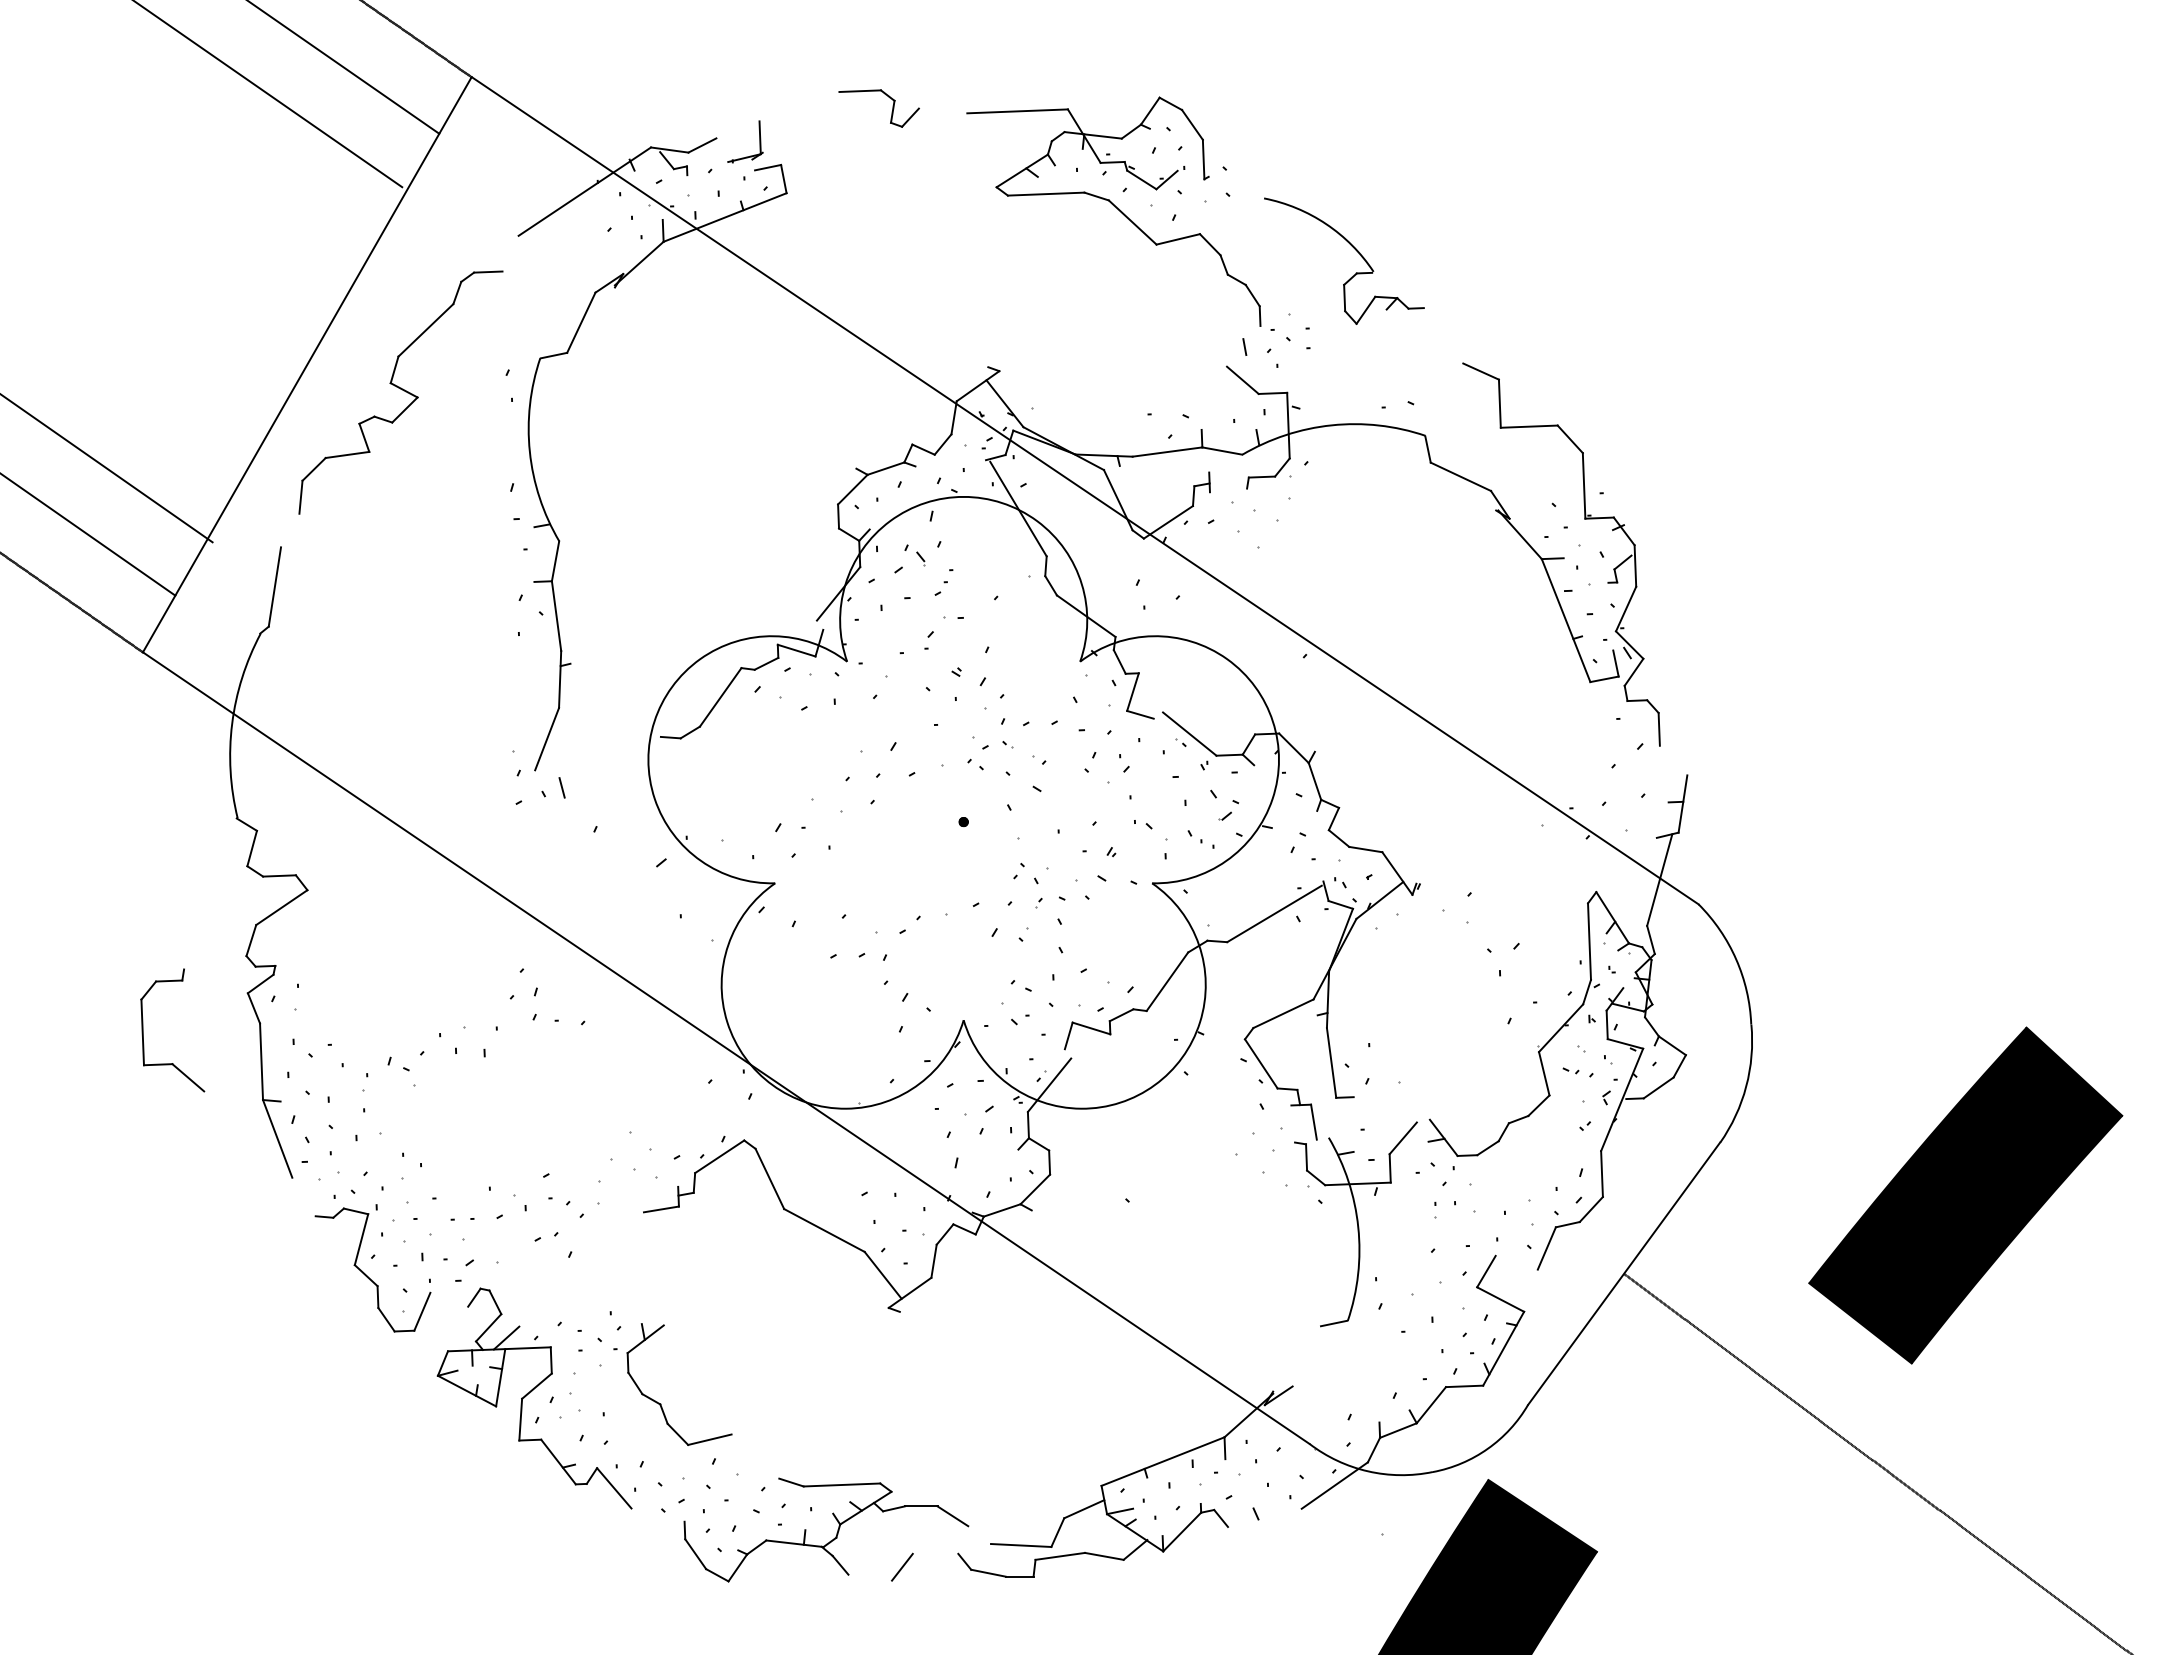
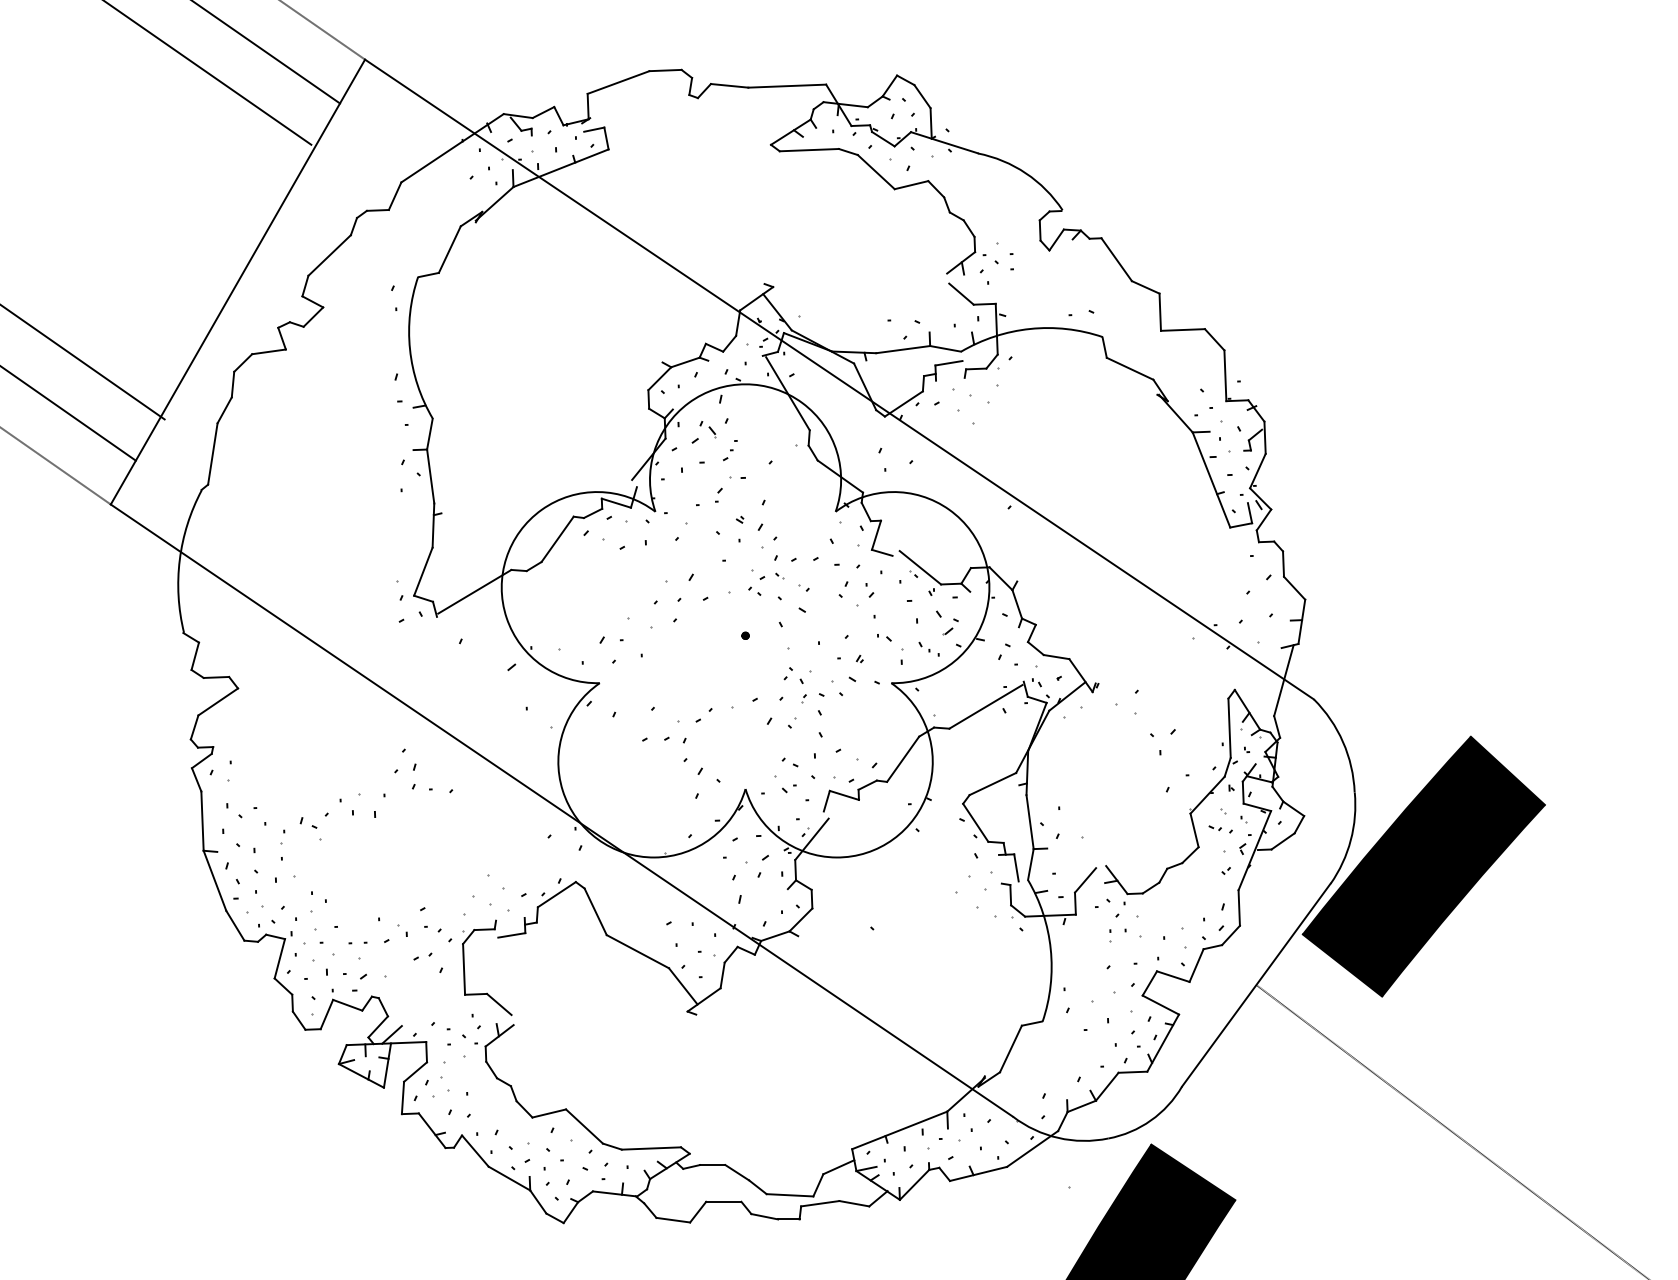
line: (799, 106) -> (618, 82), added
line: (942, 110) -> (729, 85), added
line: (722, 150) -> (559, 116), added
line: (1220, 184) -> (944, 142), added
line: (510, 253) -> (395, 196), added
line: (1443, 335) -> (1116, 259), added
line: (1242, 339) -> (961, 262), added
line: (1226, 469) -> (948, 363), added
line: (290, 530) -> (224, 410), added
line: (1673, 760) -> (1294, 588), added
line: (613, 764) -> (474, 591), added
line: (547, 774) -> (423, 599), added
part: (143, 1030) -> (464, 967), moved
line: (1332, 1117) -> (1030, 864), added
part: (1965, 1195) -> (1423, 866), moved
line: (303, 1196) -> (234, 925), added
line: (1516, 1262) -> (1173, 976), added
line: (449, 1299) -> (347, 1005), added
line: (1306, 1356) -> (1010, 1049), added
line: (755, 1456) -> (584, 1126), added
line: (1264, 1517) -> (978, 1173), added
line: (658, 1523) -> (509, 1178), added
line: (979, 1535) -> (757, 1187), added
line: (935, 1553) -> (723, 1201), added
line: (870, 1577) -> (673, 1220), added

